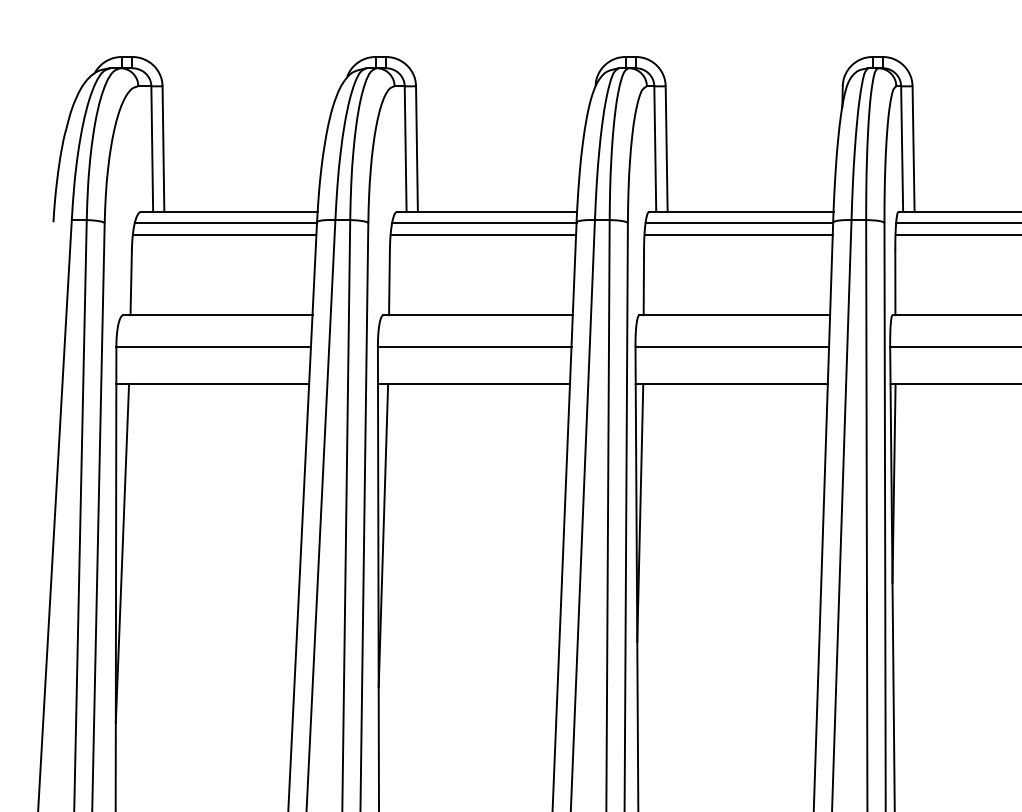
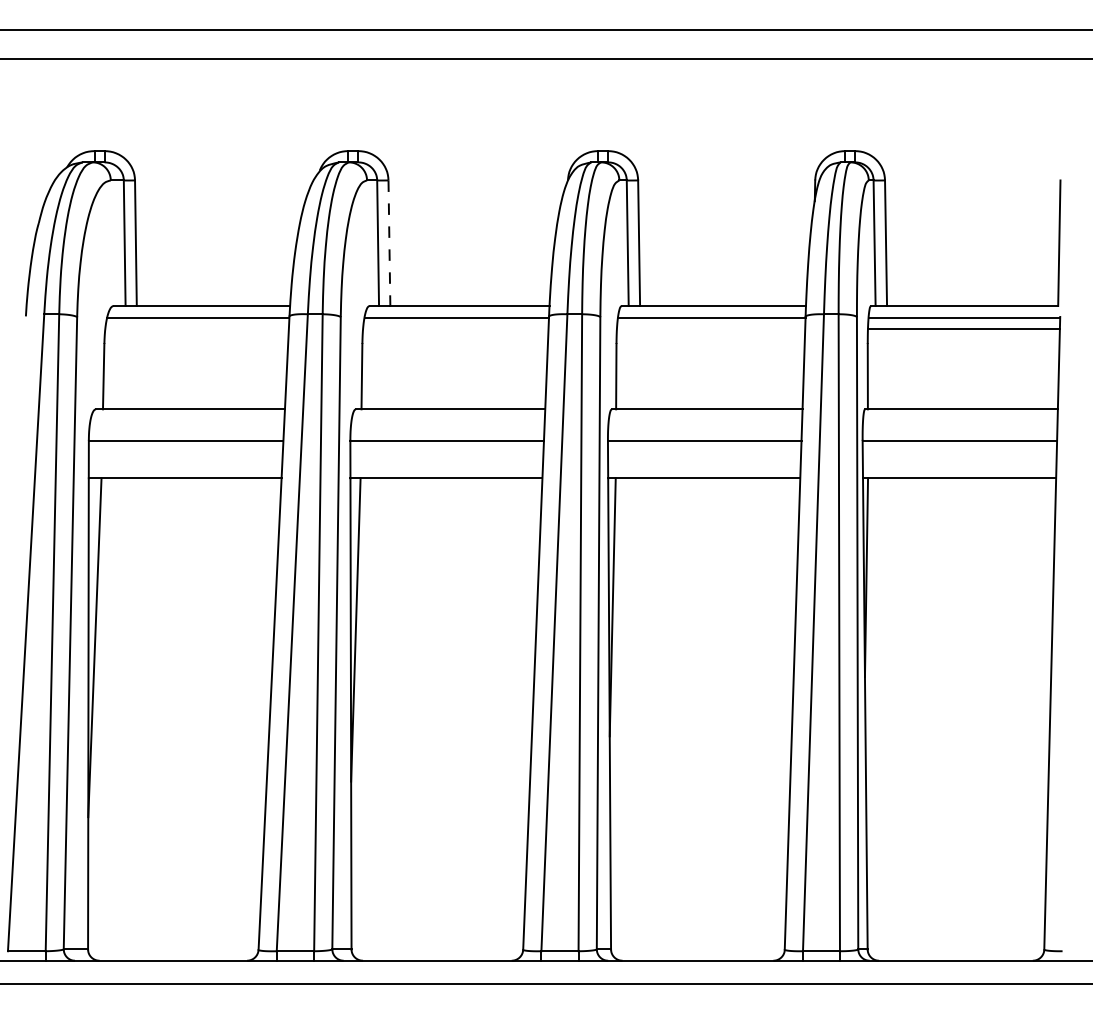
line: (417, 149) -> (389, 243), solid -> dashed
line: (224, 234) -> (196, 328), removed
line: (483, 234) -> (455, 328), removed
line: (738, 234) -> (710, 328), removed

